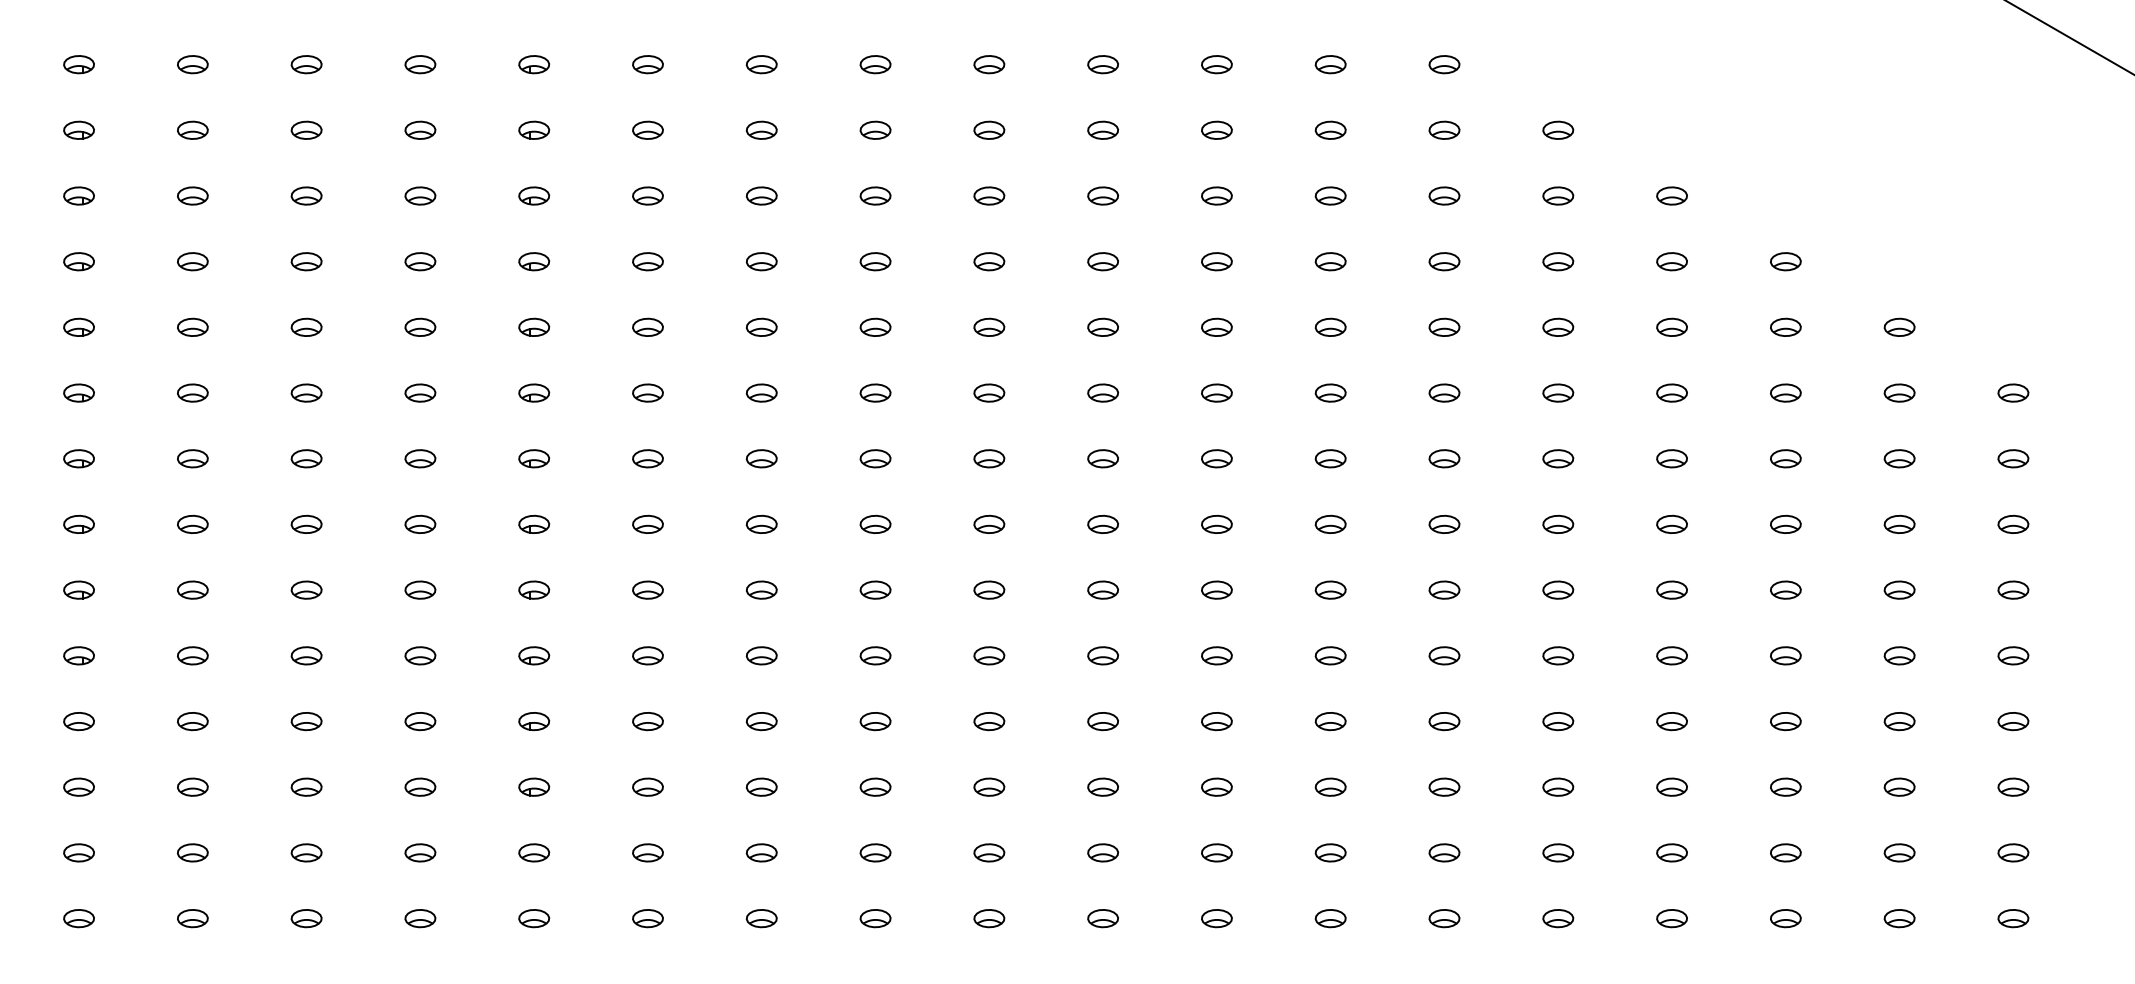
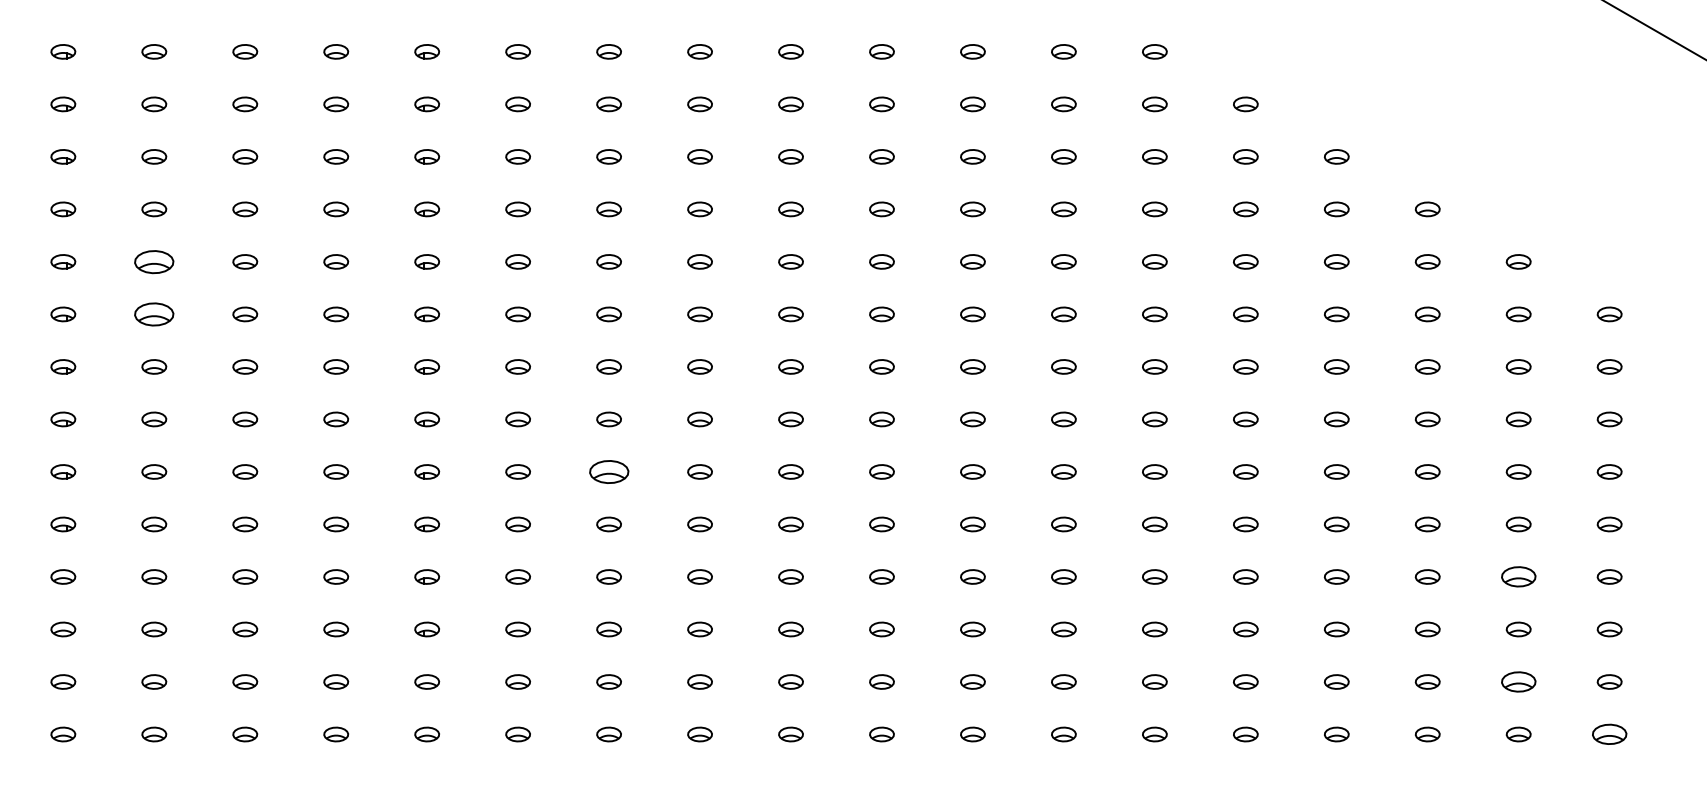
part: (192, 326) -> (154, 261), size x1.6
part: (192, 392) -> (154, 313), size x1.6
part: (761, 589) -> (608, 471), size x1.6
part: (1899, 721) -> (1518, 576), size x1.4
part: (1899, 852) -> (1518, 681), size x1.4
part: (2013, 918) -> (1609, 734), size x1.4

